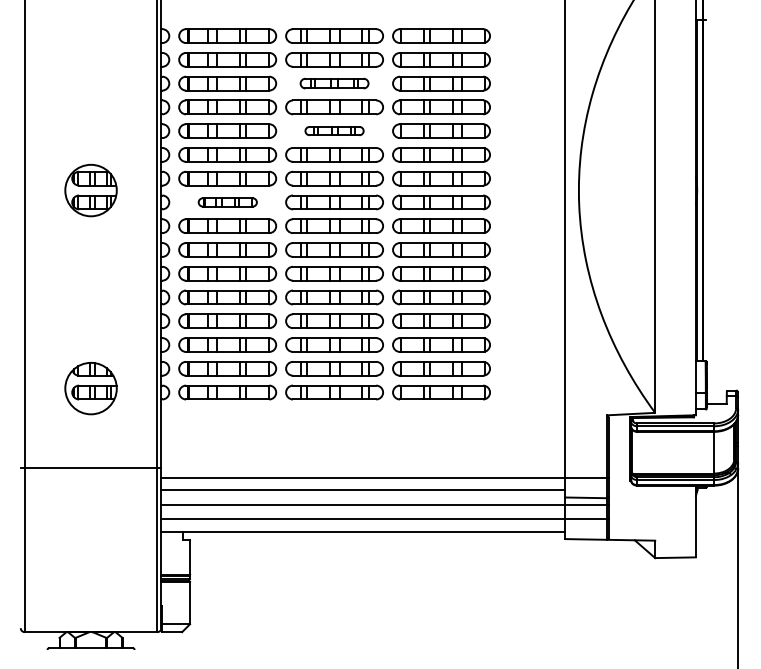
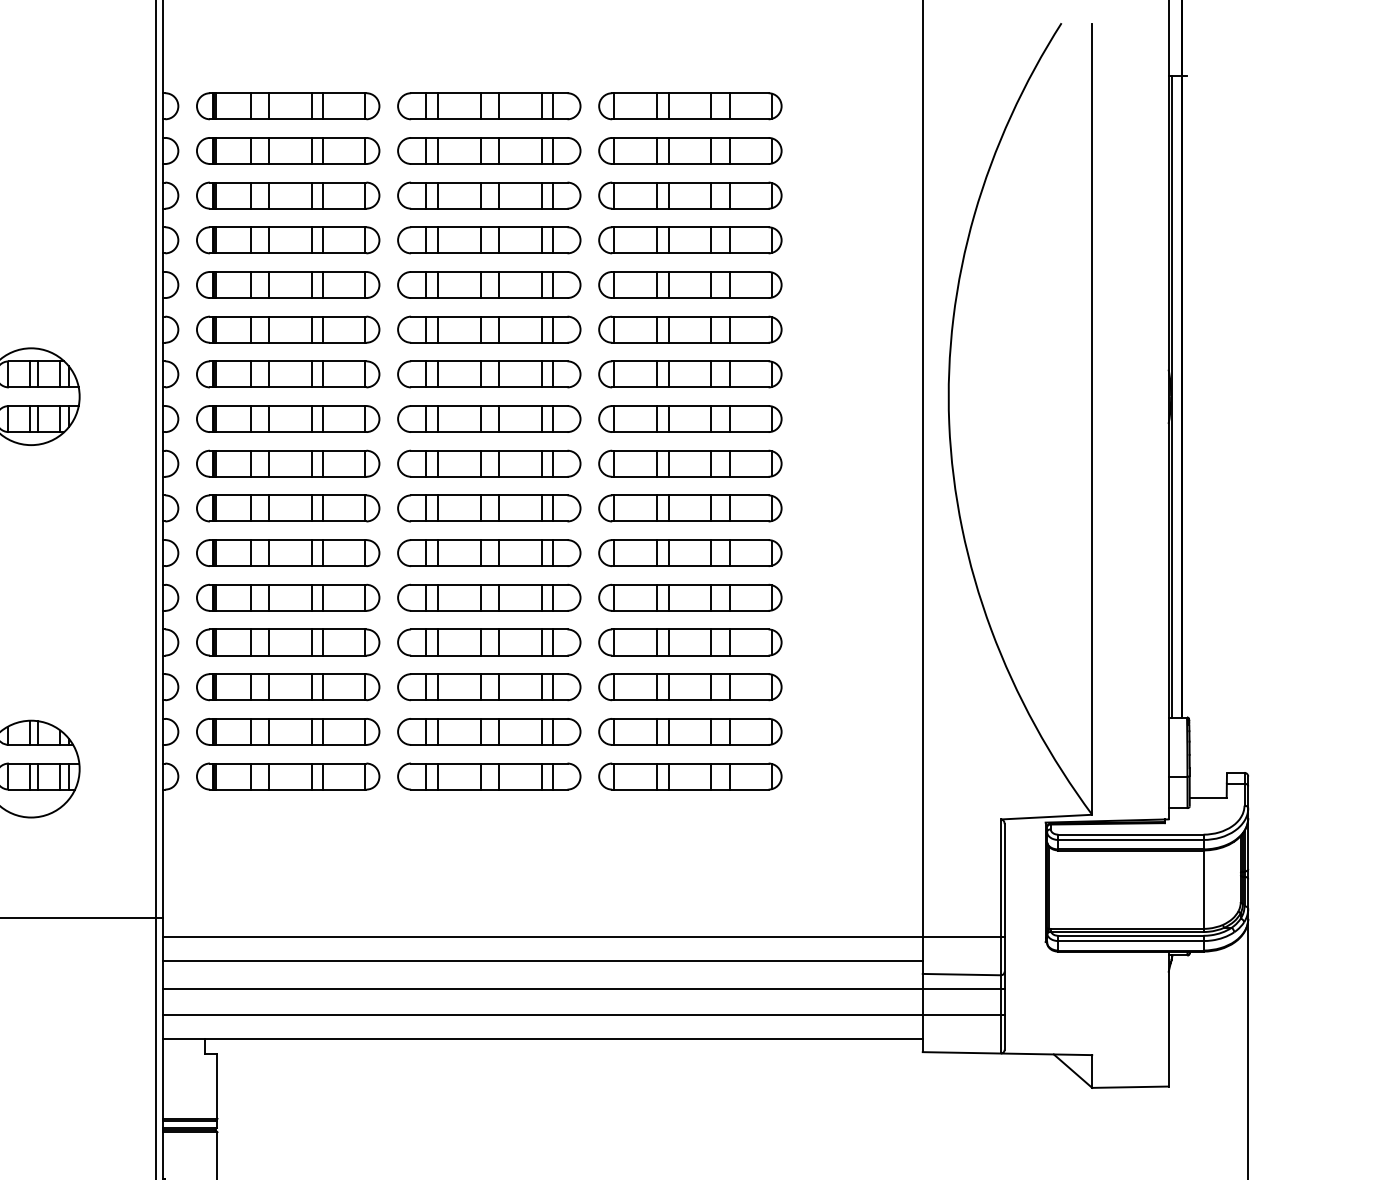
part: (334, 83) -> (489, 195), size x1.43
part: (334, 130) -> (489, 283), size x1.67
part: (227, 202) -> (287, 419), size x1.67

